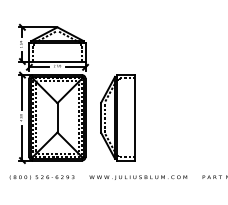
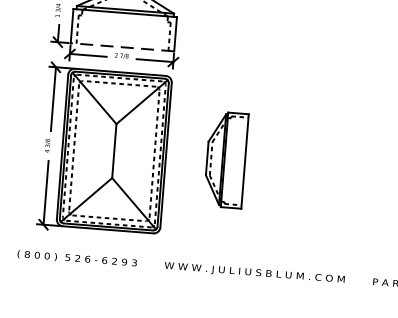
line: (57, 61) -> (122, 47), solid -> dashed
part: (117, 117) -> (224, 159), size x0.6

